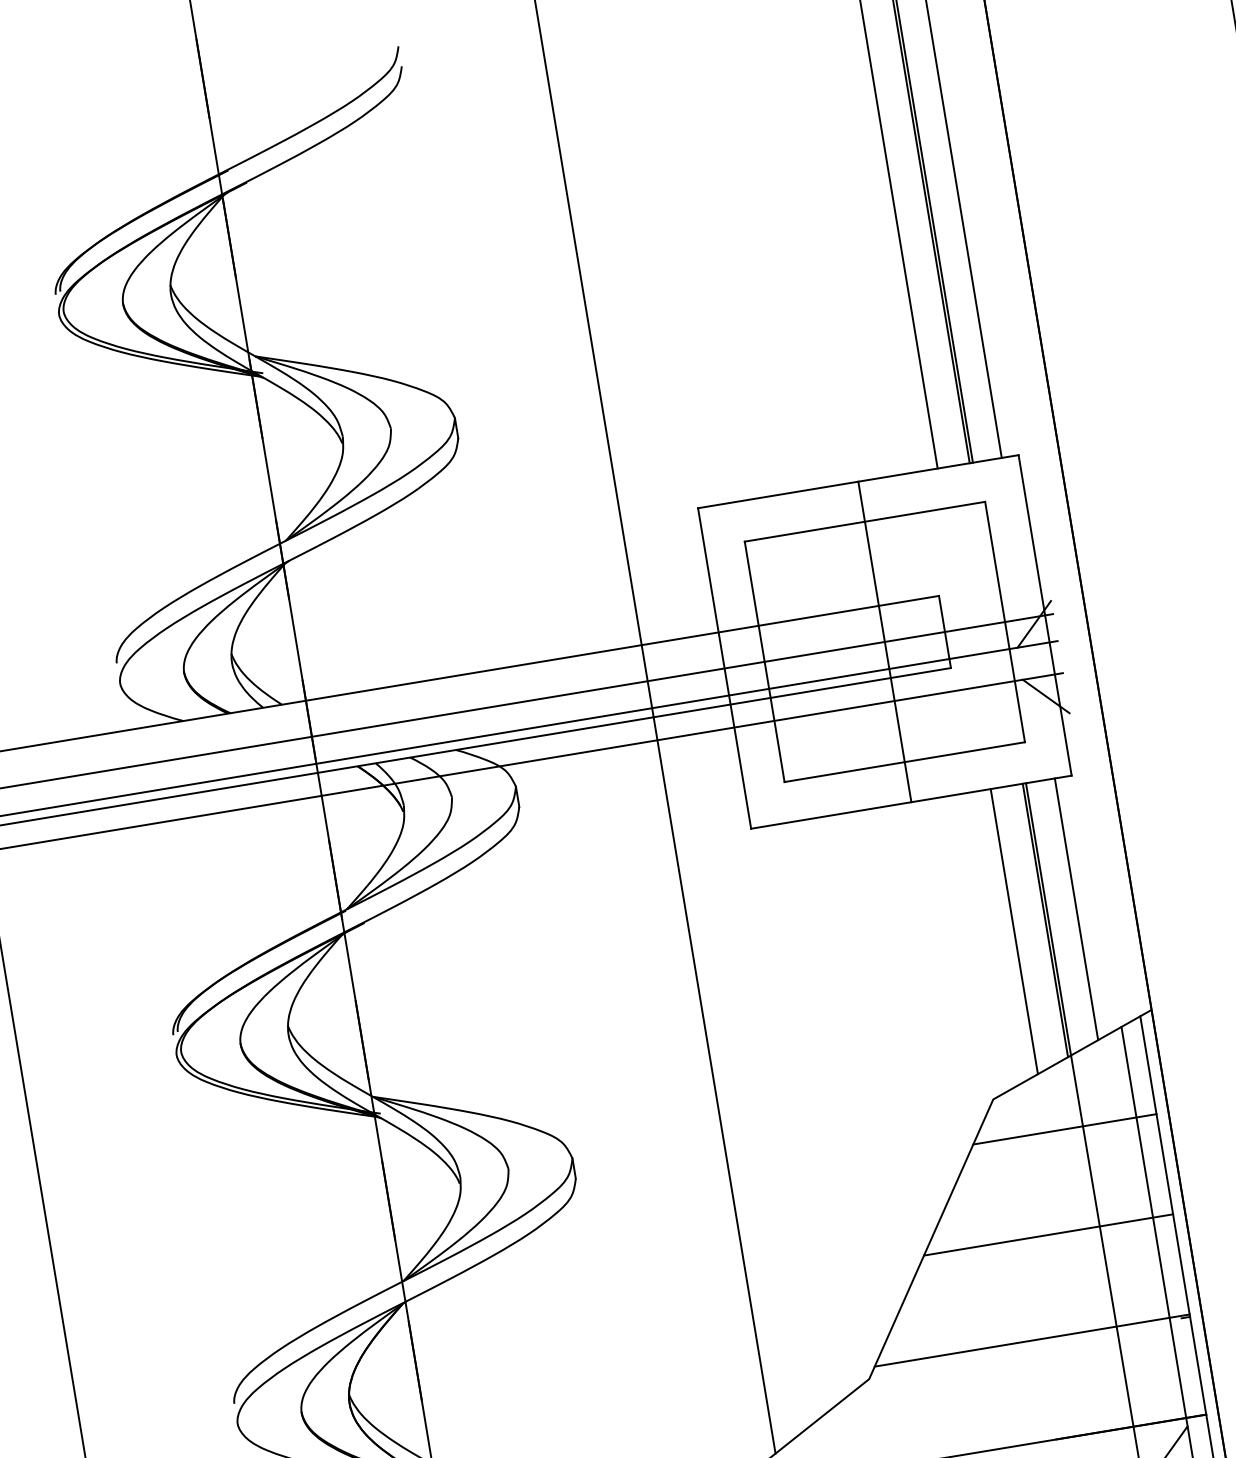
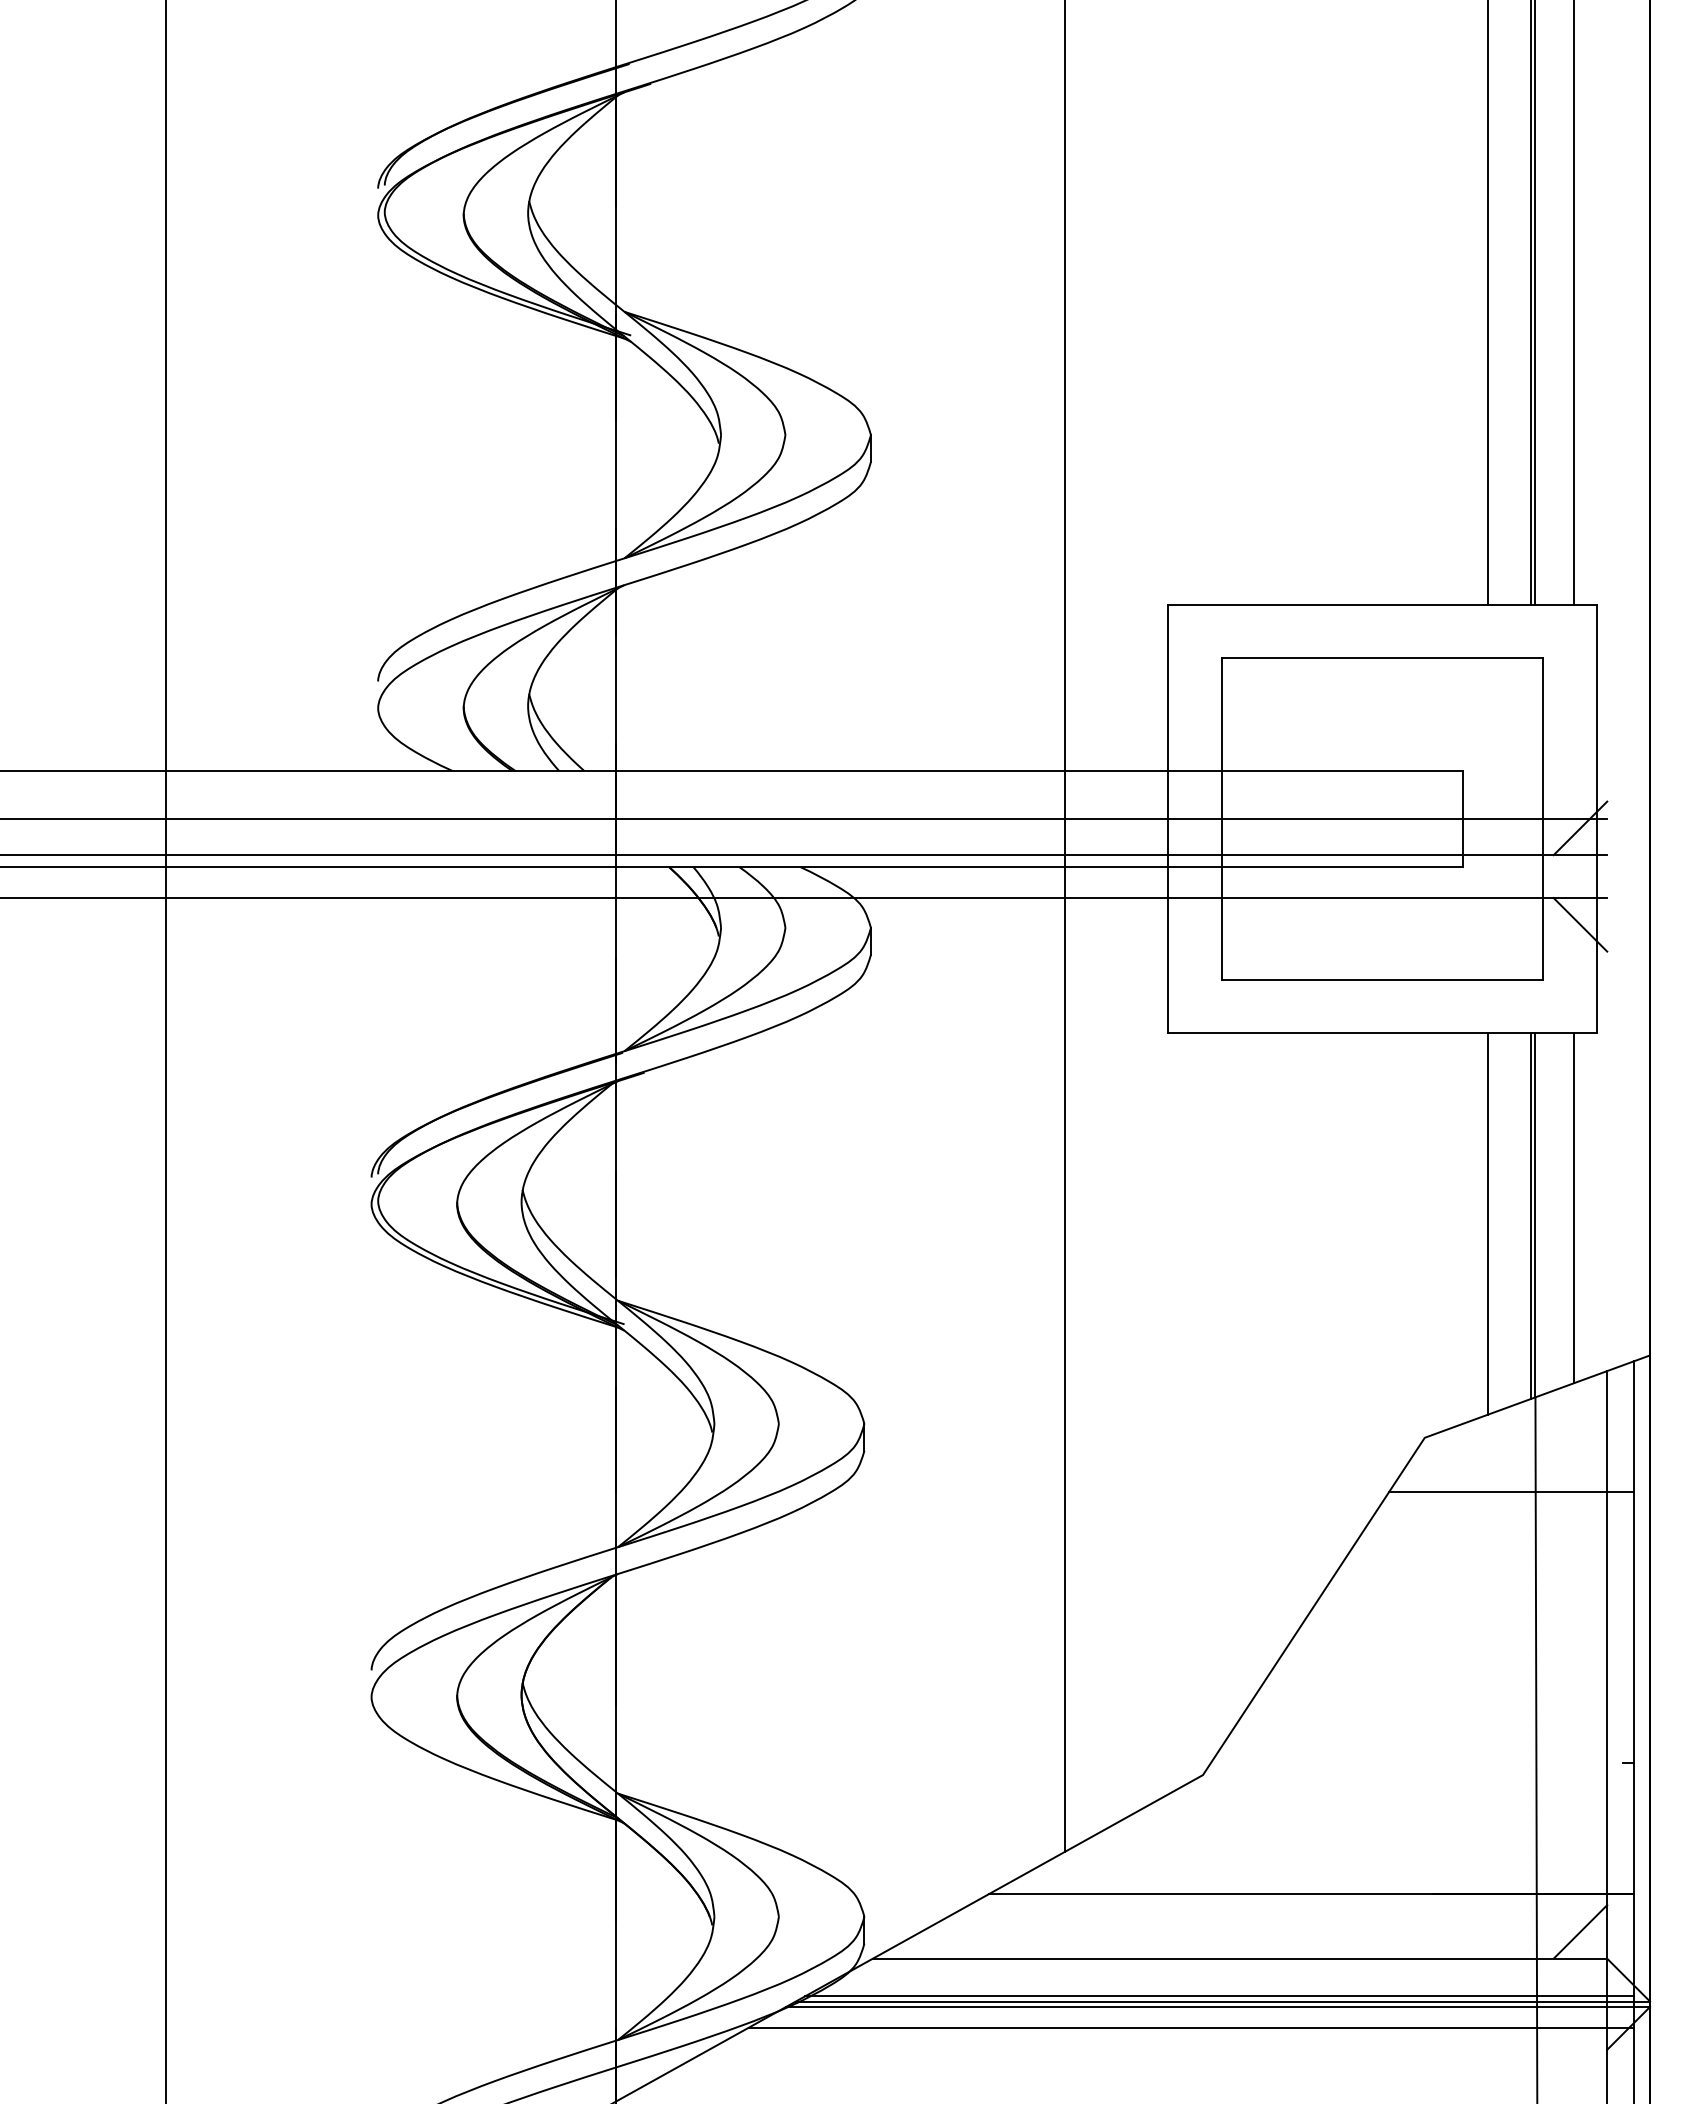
line: (884, 641) -> (1382, 818), removed
line: (1048, 1235) -> (1467, 1626), removed
line: (1032, 1340) -> (1423, 1759), removed

